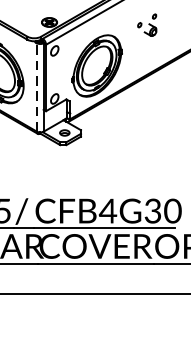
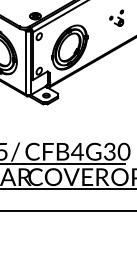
part: (147, 24) -> (116, 17), moved
line: (37, 86) -> (26, 62), dashed -> solid

